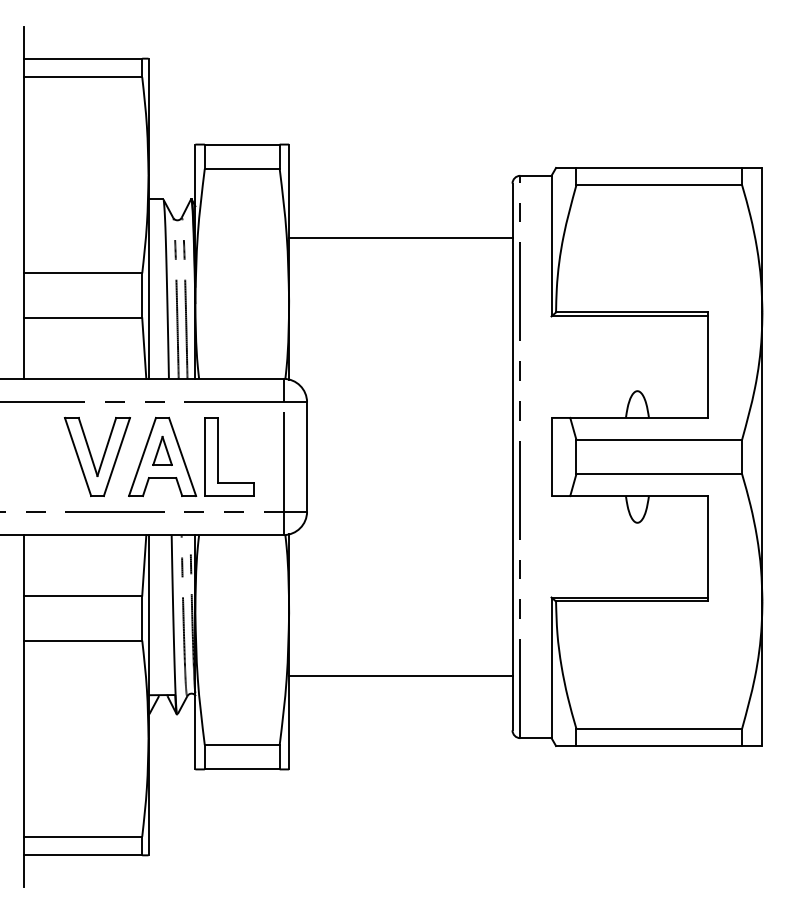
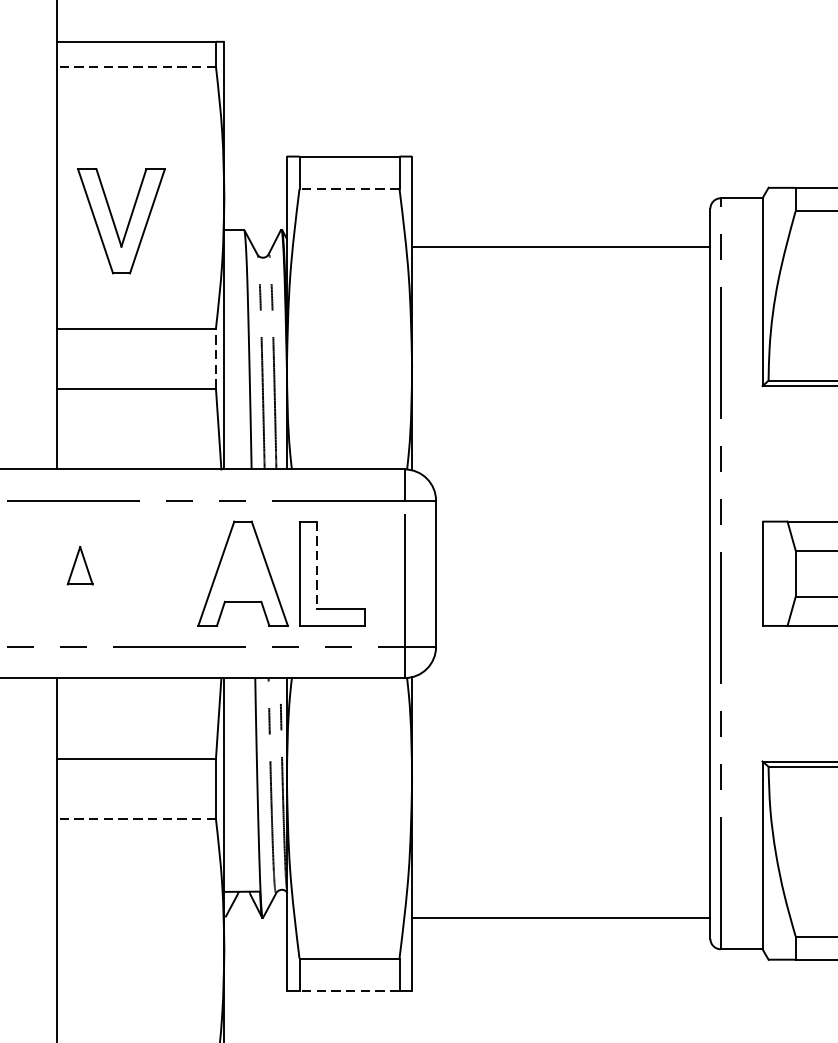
line: (82, 77) -> (136, 66), solid -> dashed
line: (241, 168) -> (348, 188), solid -> dashed
line: (400, 238) -> (560, 247), moved
line: (142, 295) -> (216, 358), solid -> dashed
part: (162, 450) -> (80, 565), moved
line: (218, 450) -> (317, 565), solid -> dashed
part: (97, 456) -> (121, 220), moved
line: (82, 640) -> (136, 818), solid -> dashed
line: (400, 675) -> (560, 917), moved
line: (241, 769) -> (348, 991), solid -> dashed

